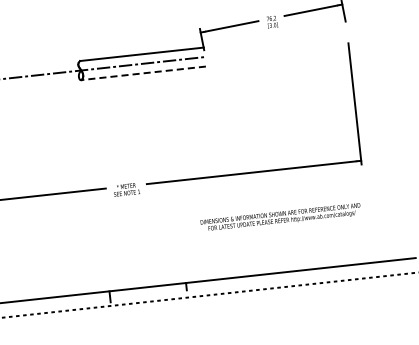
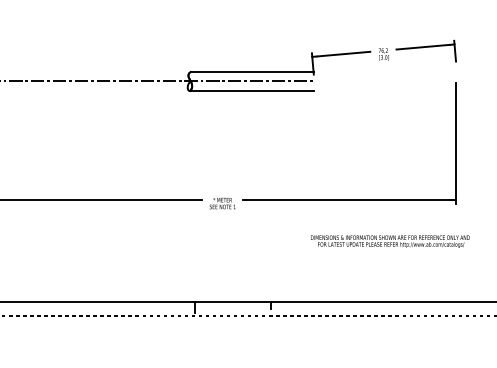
line: (143, 72) -> (251, 90), dashed -> solid
text: (281, 217) -> (390, 241), moved

